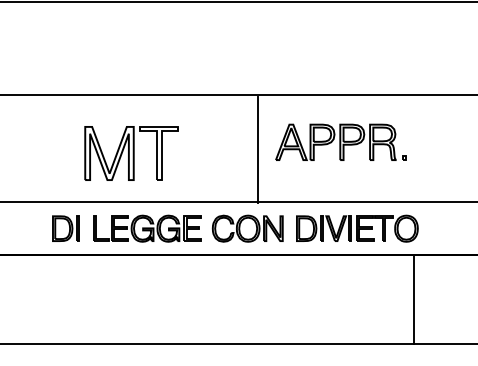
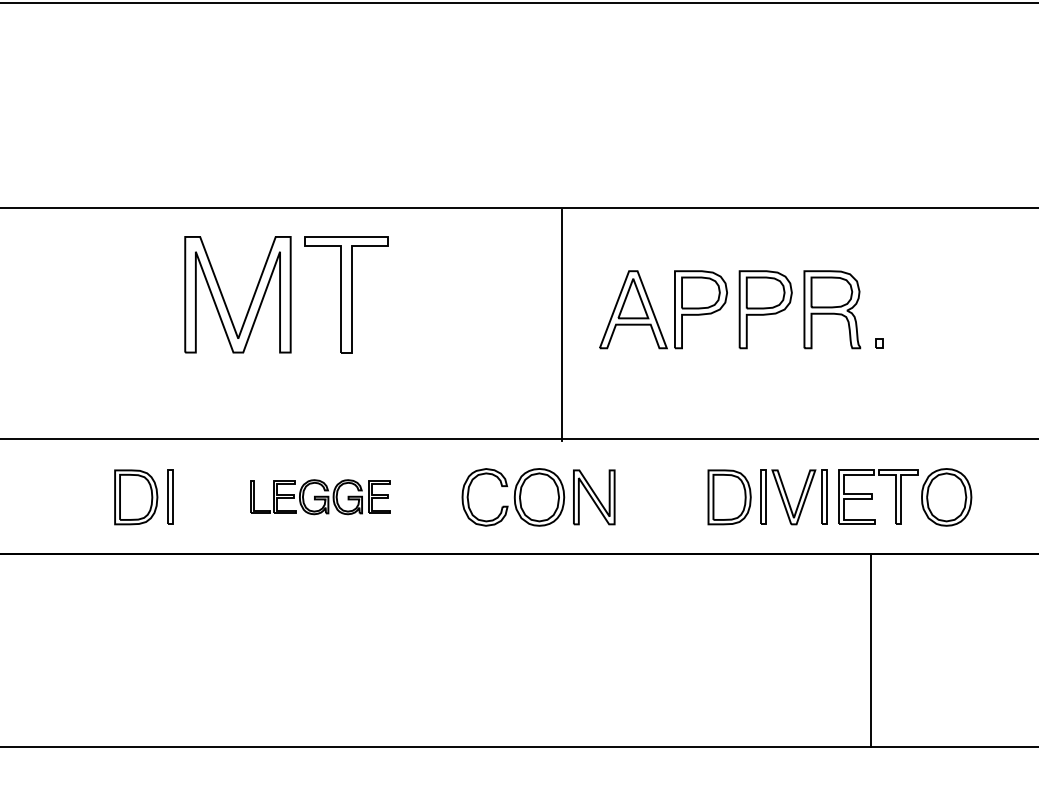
part: (131, 153) -> (285, 294), moved
part: (147, 228) -> (320, 496), size x0.6
part: (357, 228) -> (840, 496), moved
line: (413, 298) -> (870, 649), moved

